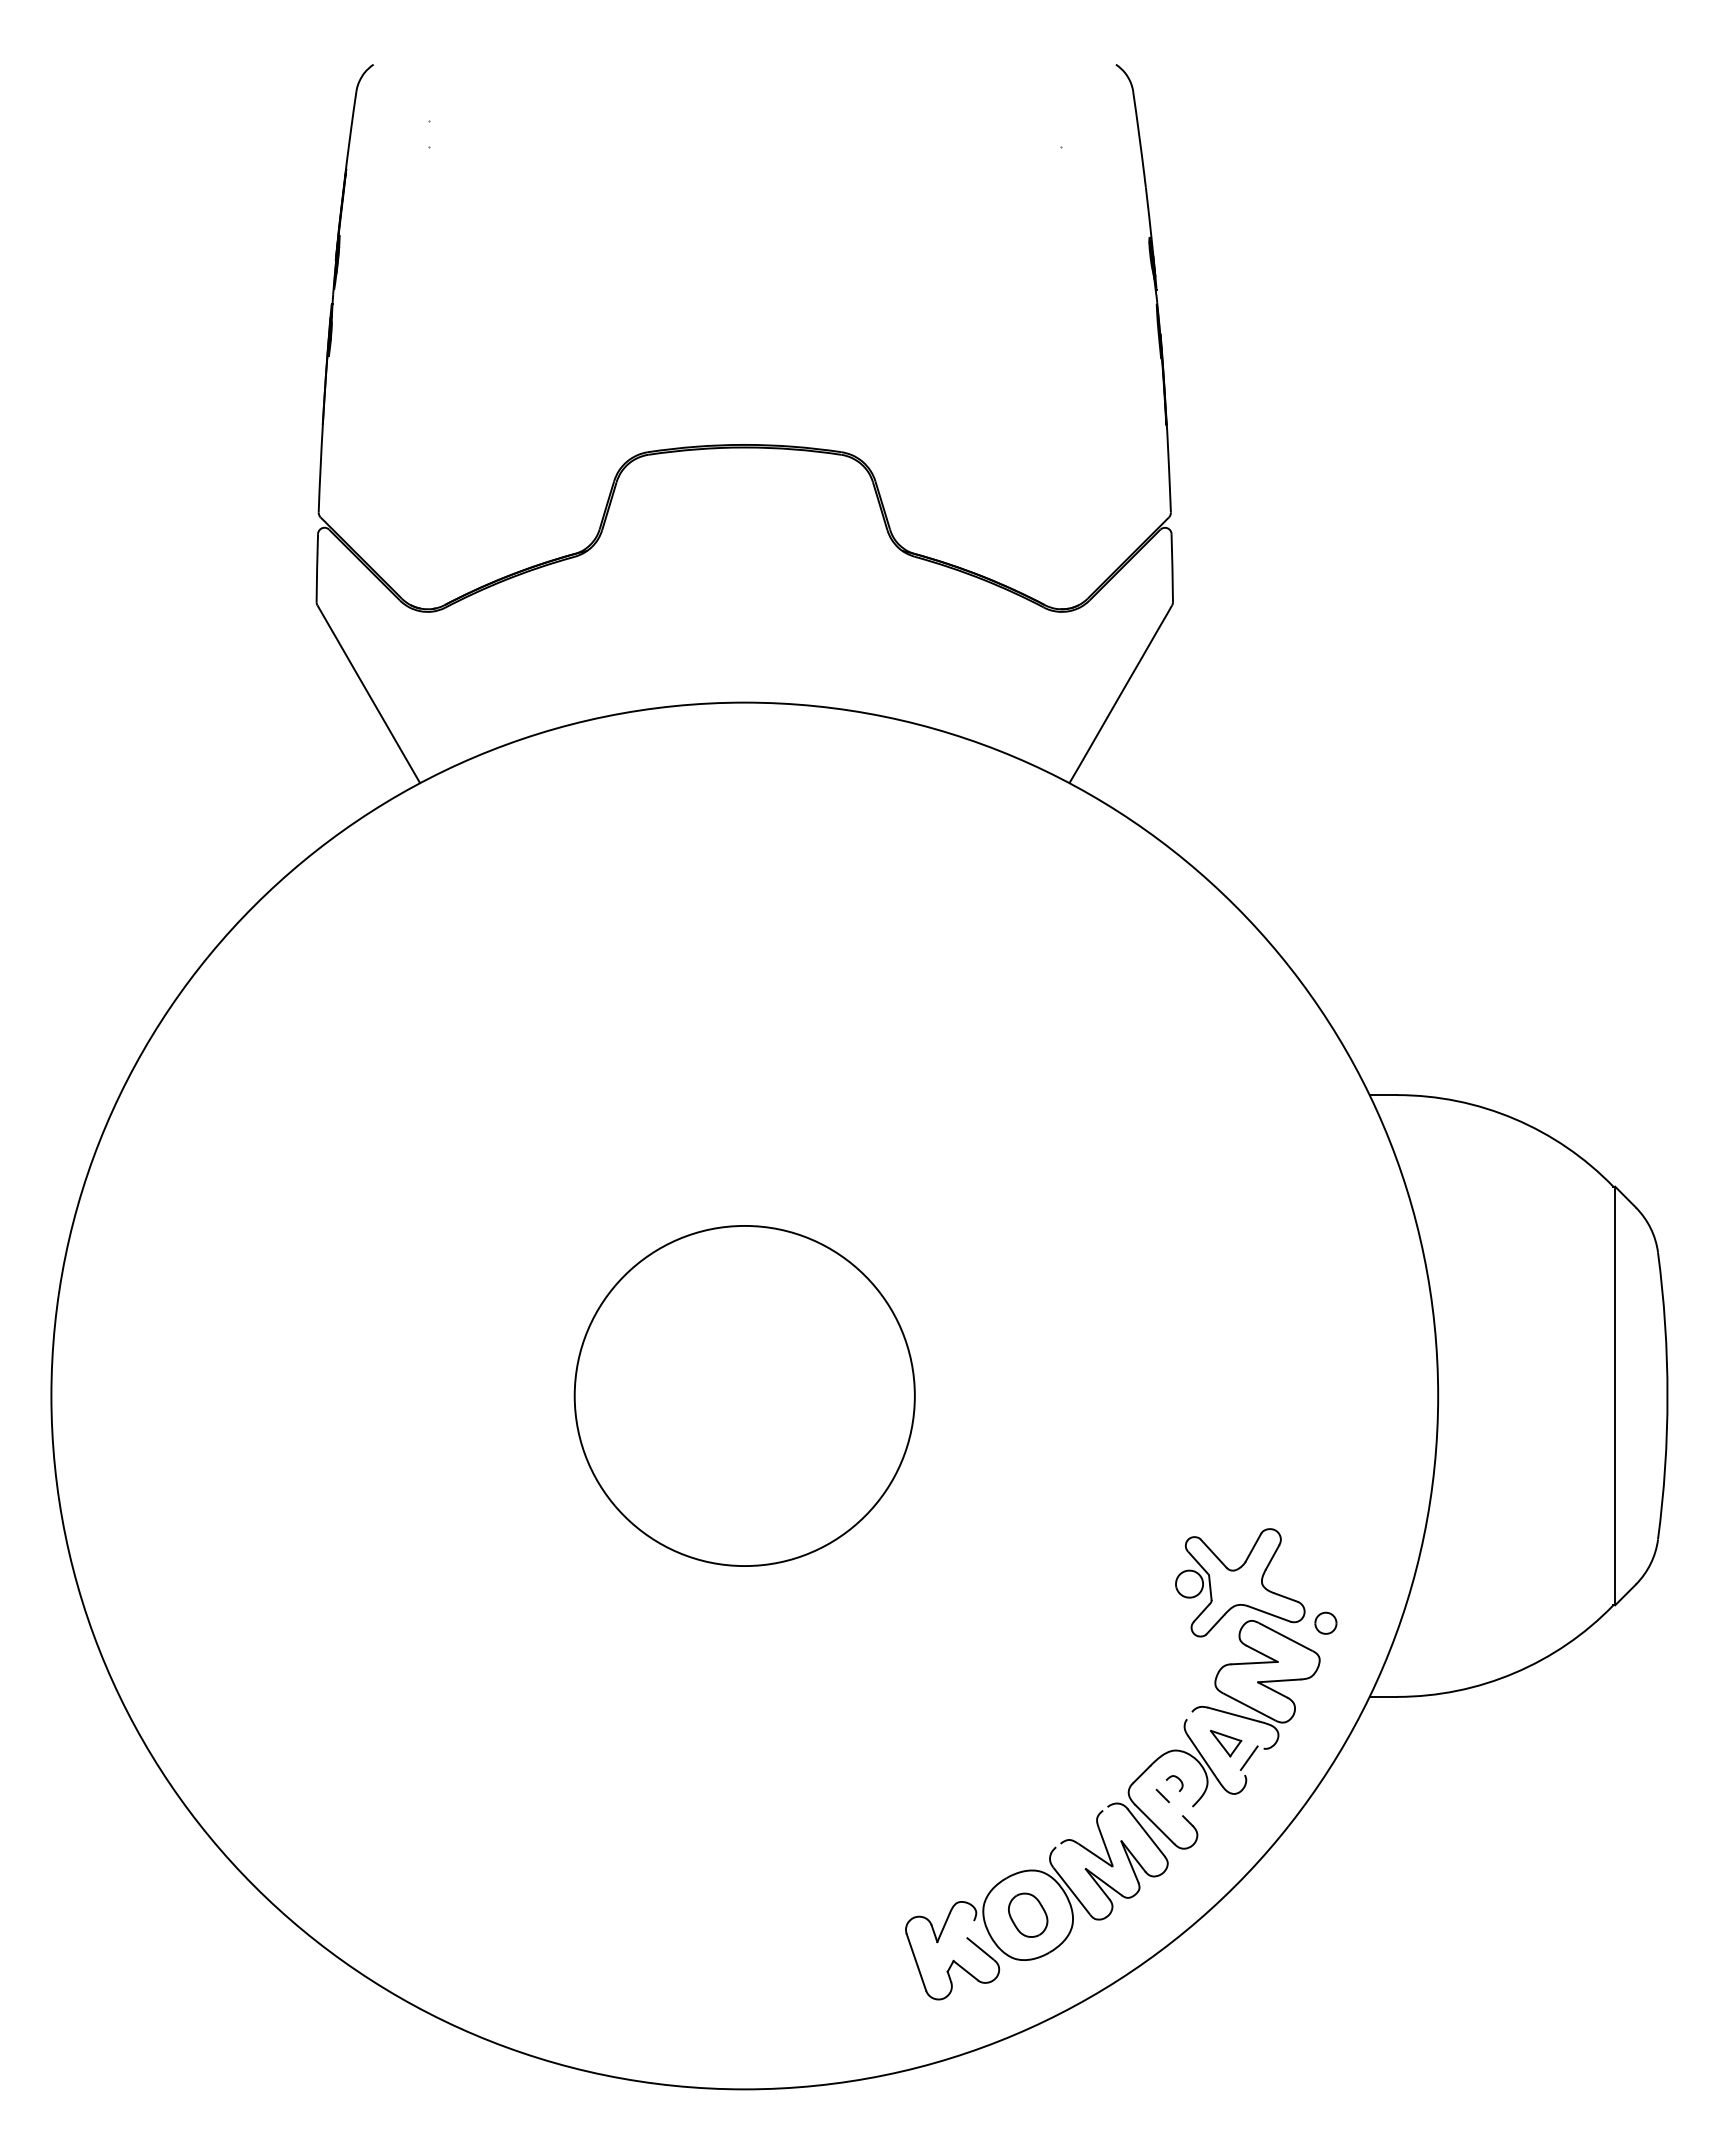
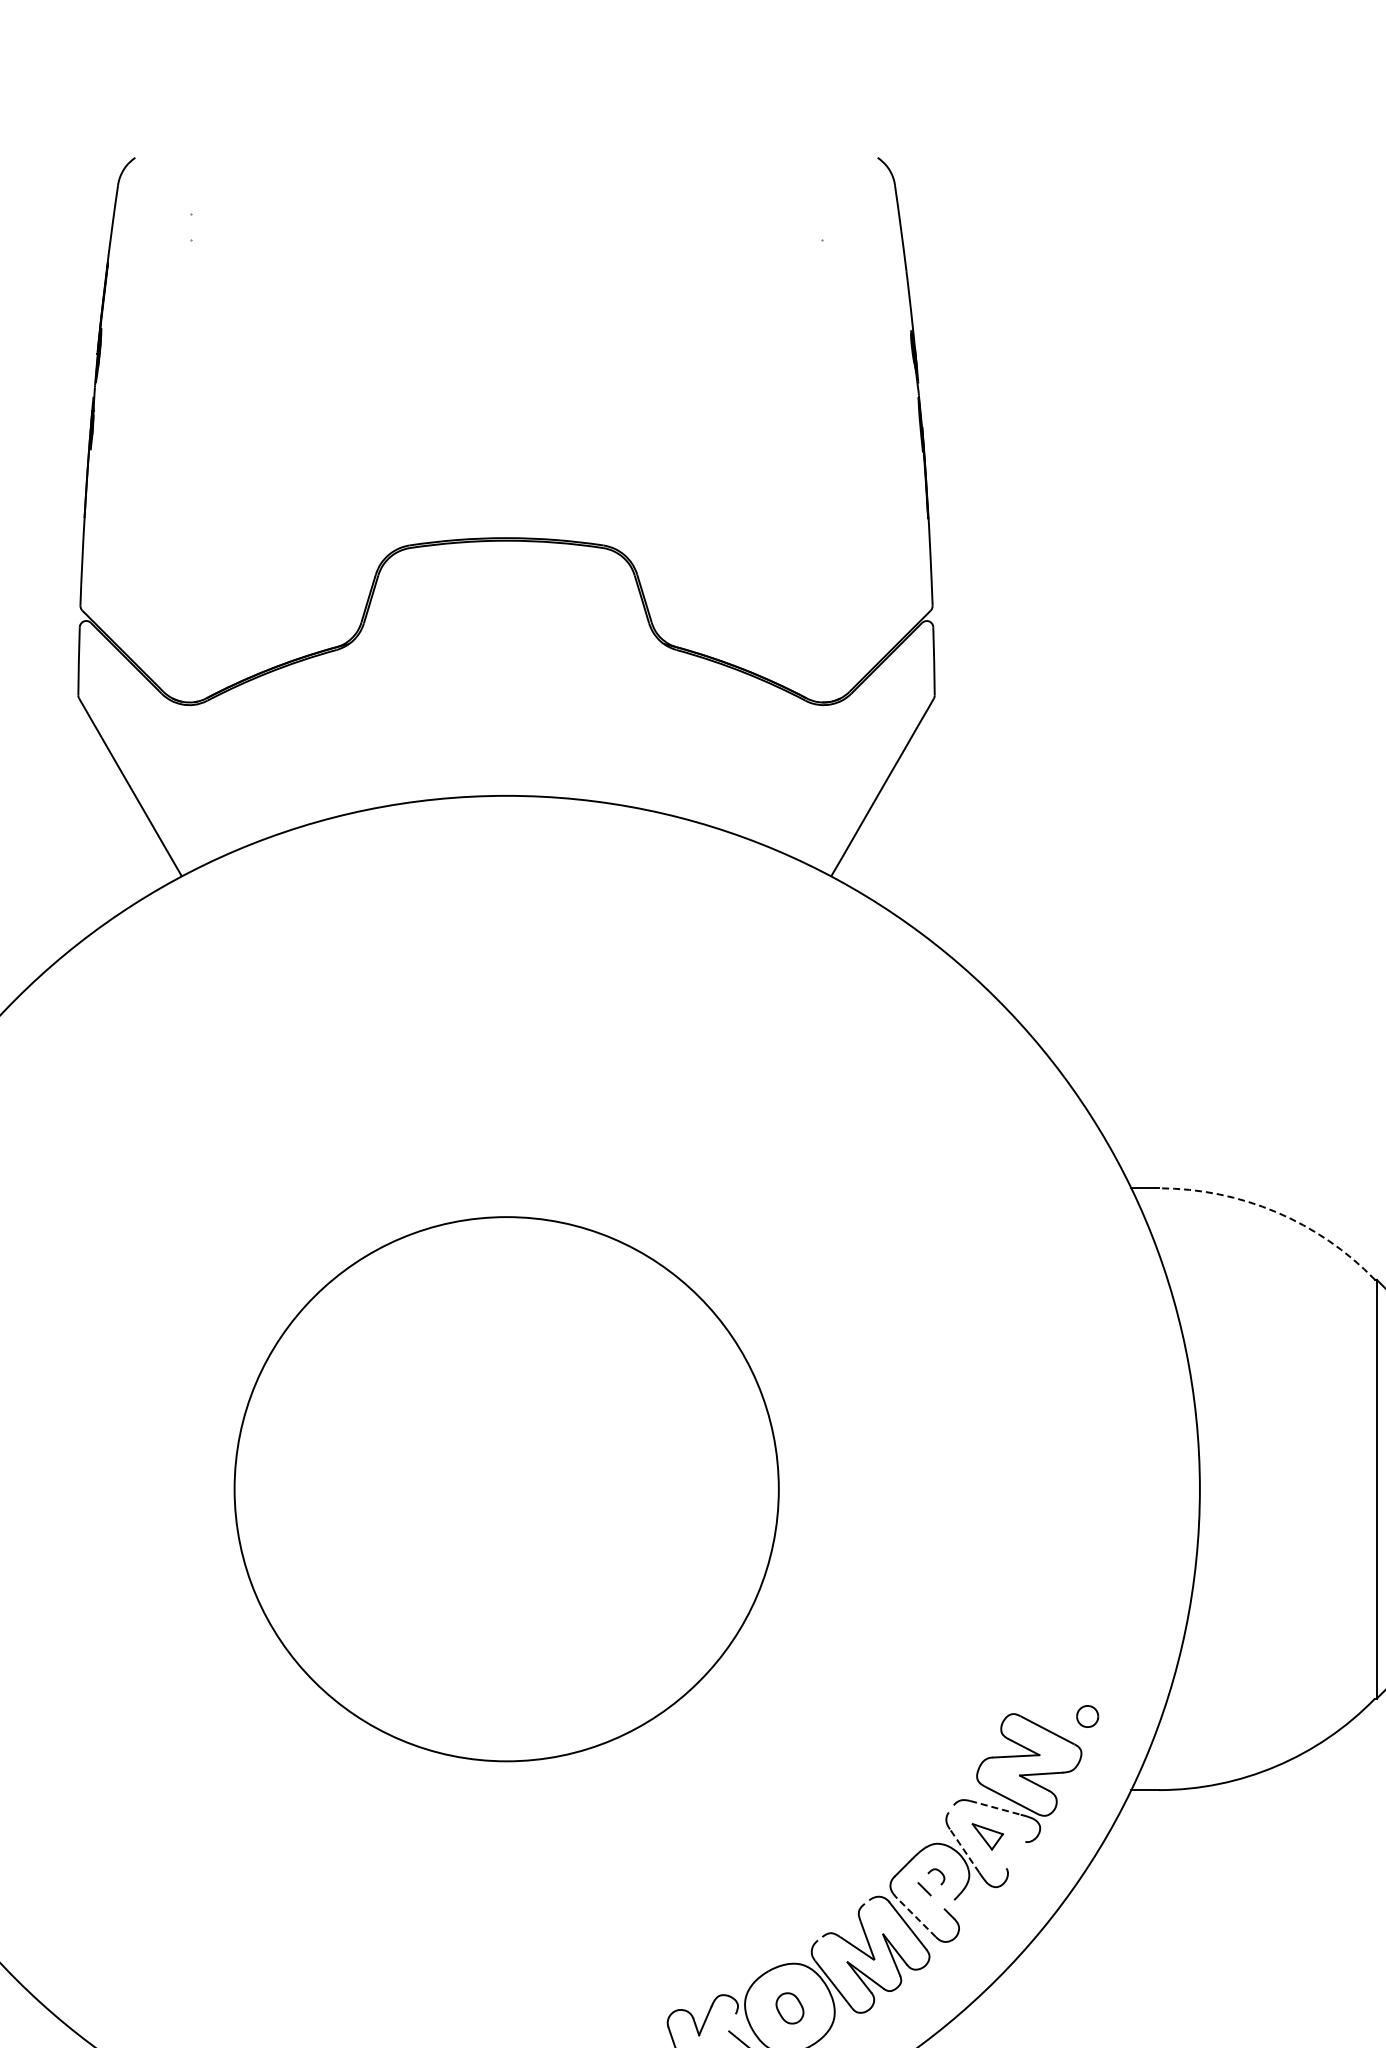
arc: (1514, 1118) -> (1276, 1211), solid -> dashed
circle: (744, 1395) -> (506, 1488), size x1.6
part: (1240, 1582) -> (1002, 1675), removed
line: (1234, 1714) -> (996, 1807), solid -> dashed
line: (1202, 1757) -> (964, 1850), solid -> dashed
line: (1248, 1758) -> (1010, 1851), removed
line: (1154, 1824) -> (916, 1917), solid -> dashed
part: (1028, 1914) -> (790, 2007), size x0.7

